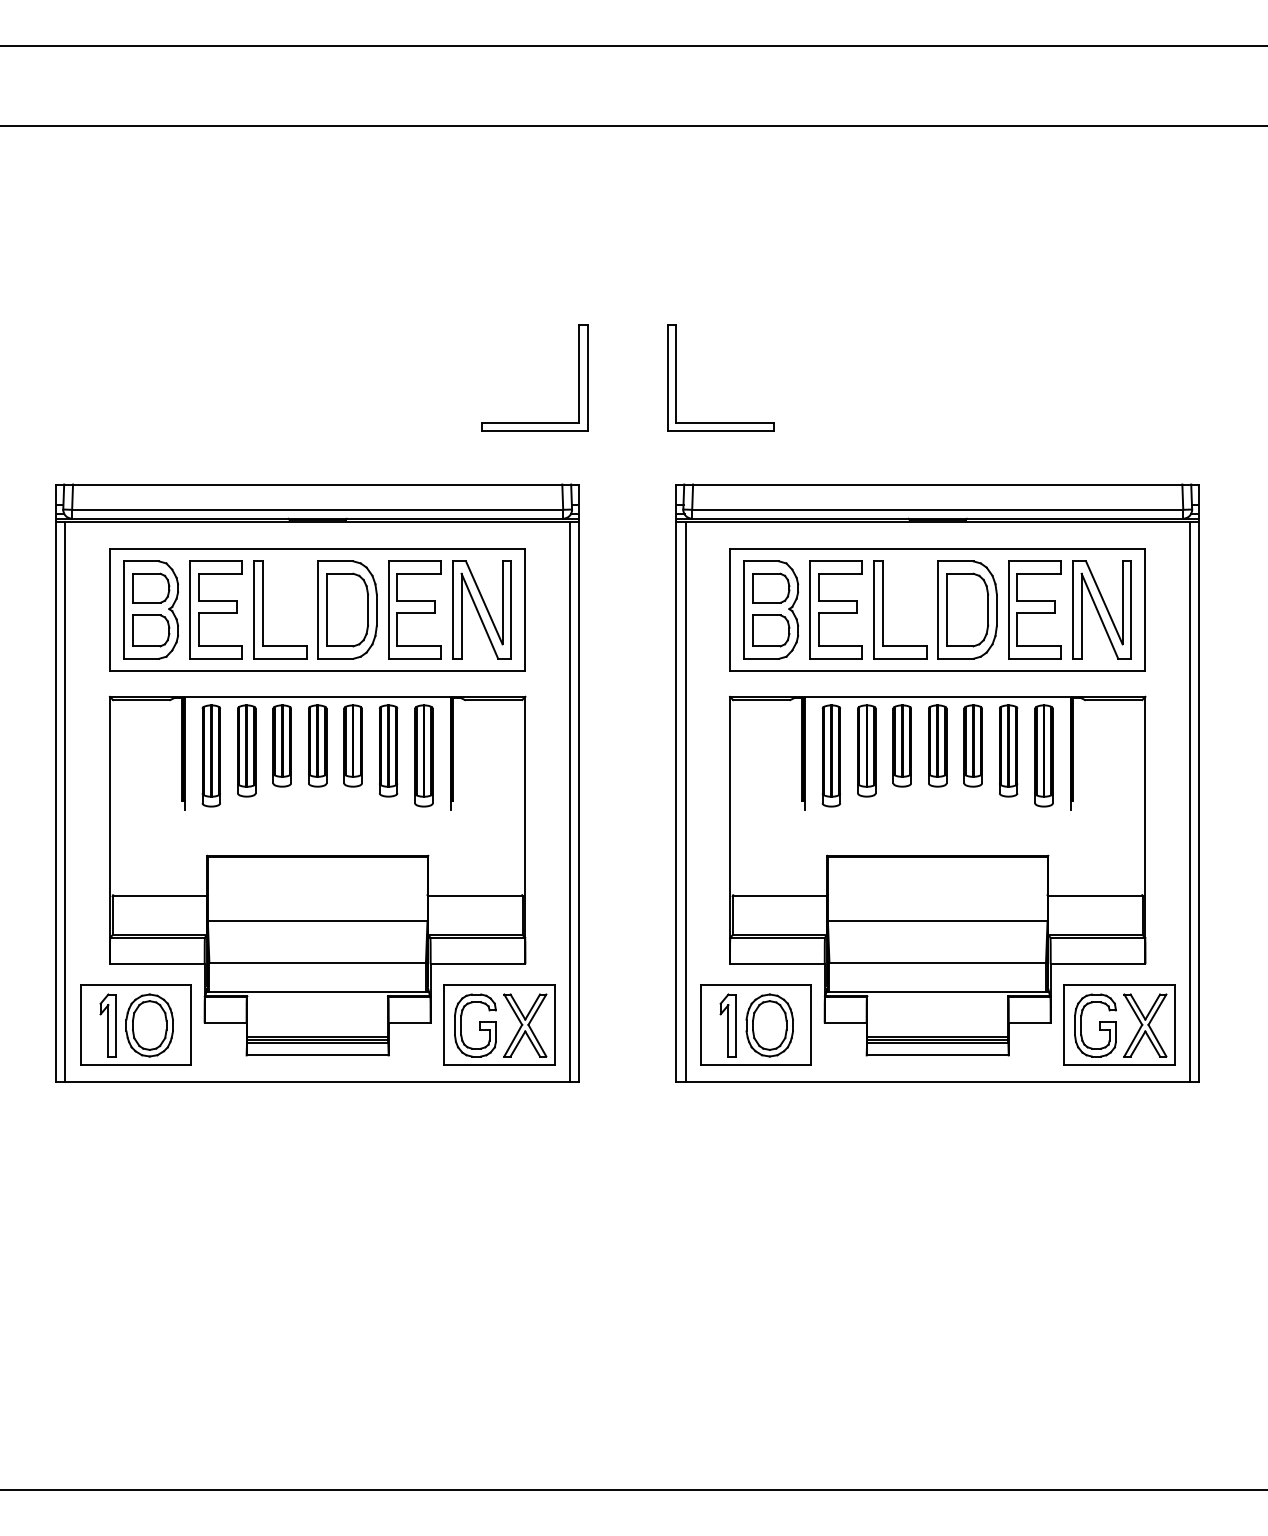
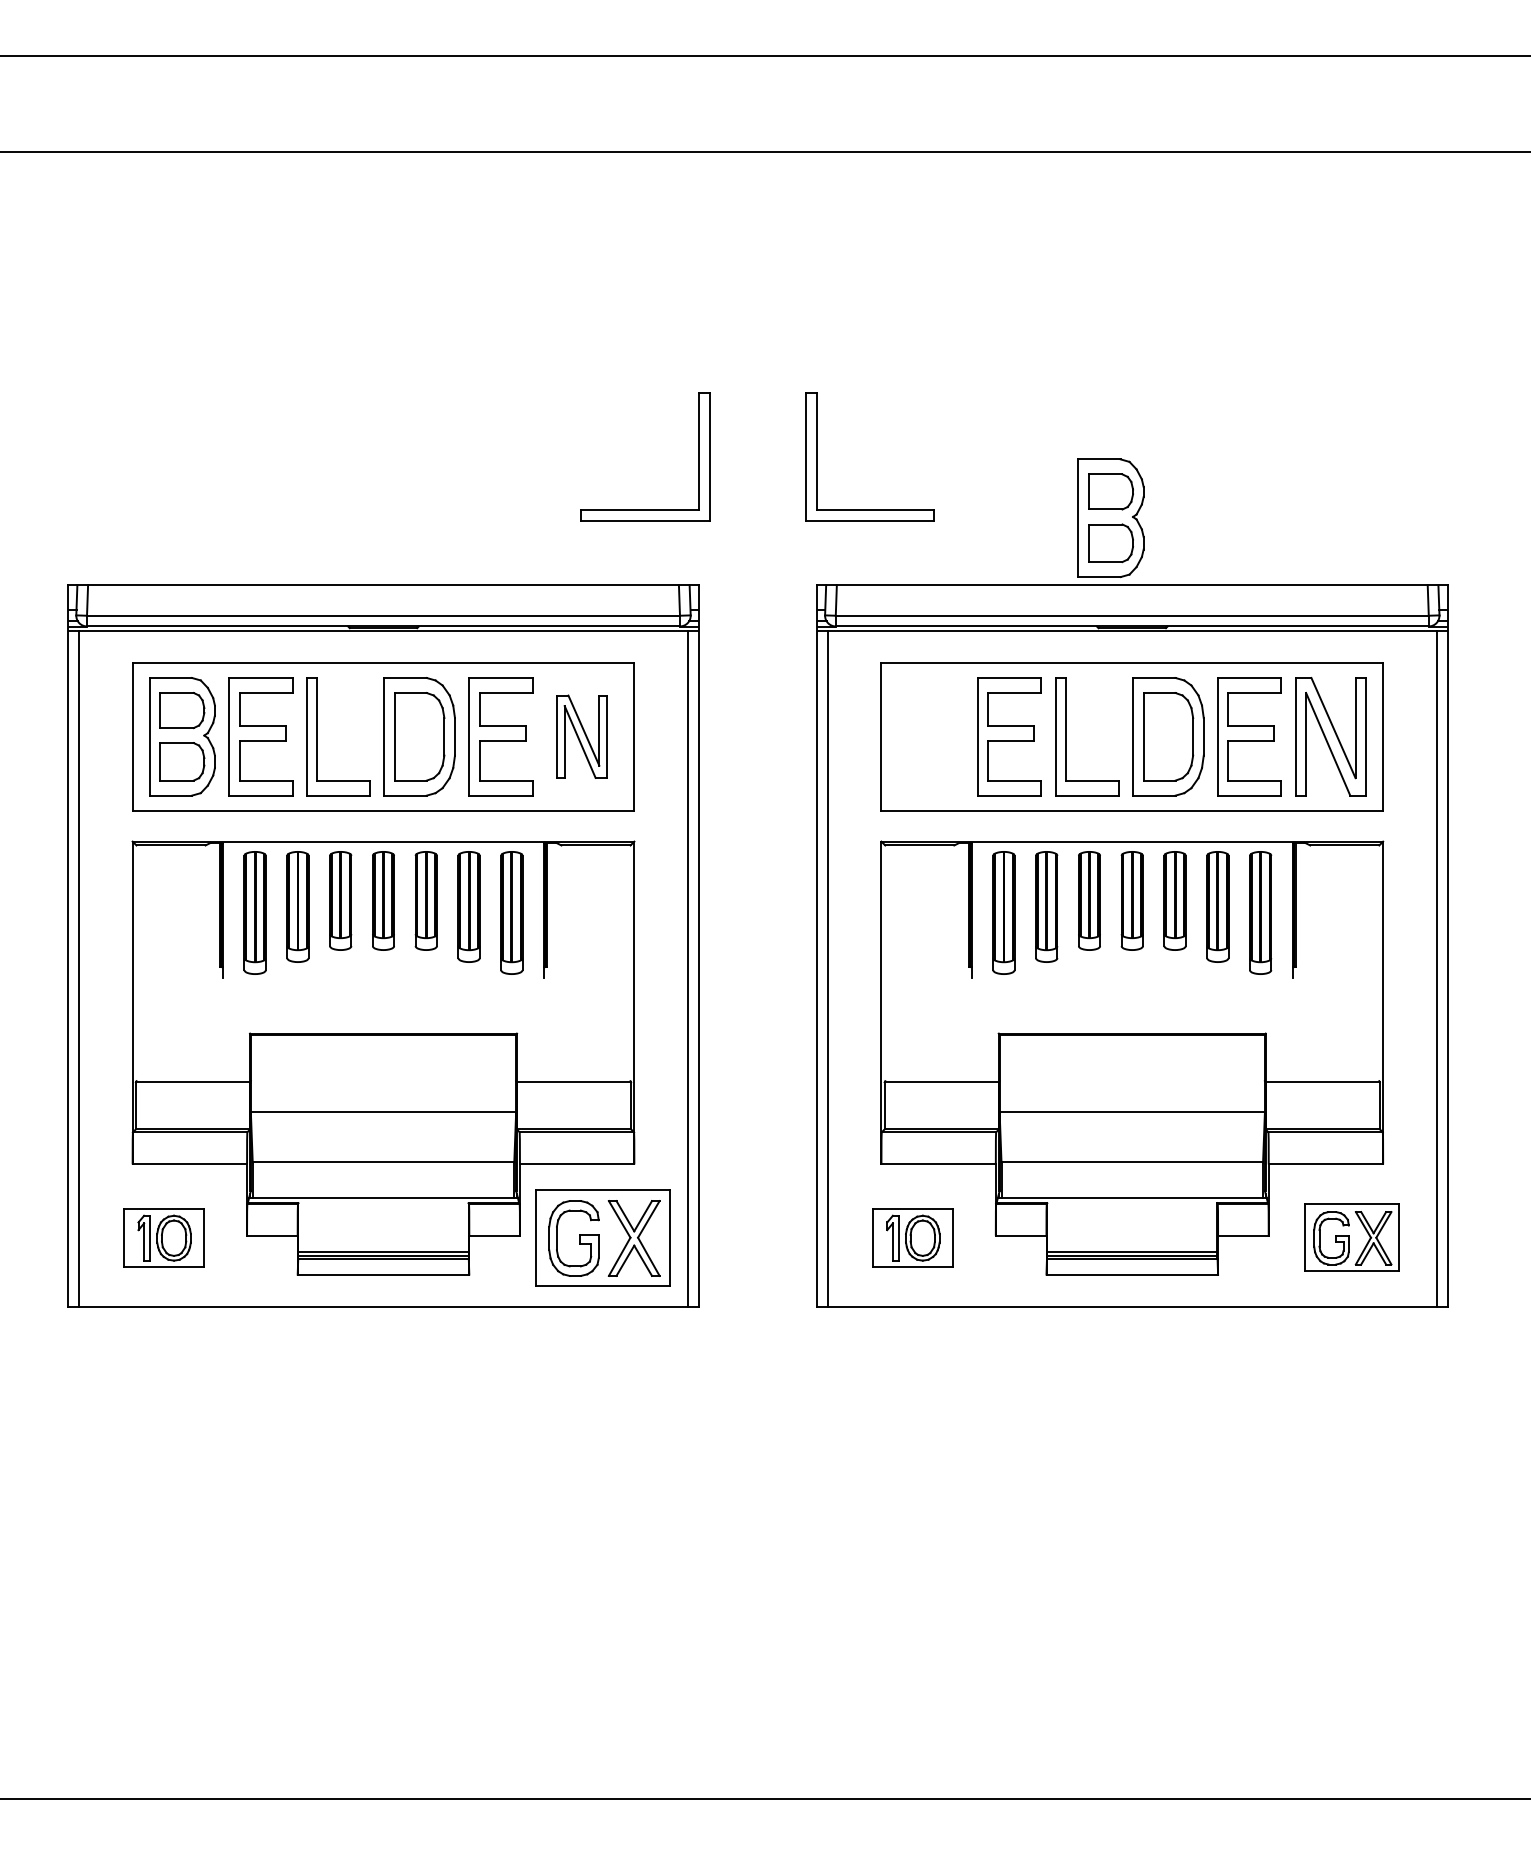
part: (481, 609) -> (581, 736), size x0.7
part: (771, 609) -> (1111, 517), moved
part: (135, 1024) -> (163, 1237), size x0.6
part: (755, 1024) -> (912, 1237), size x0.6
part: (1119, 1024) -> (1351, 1237), size x0.7

